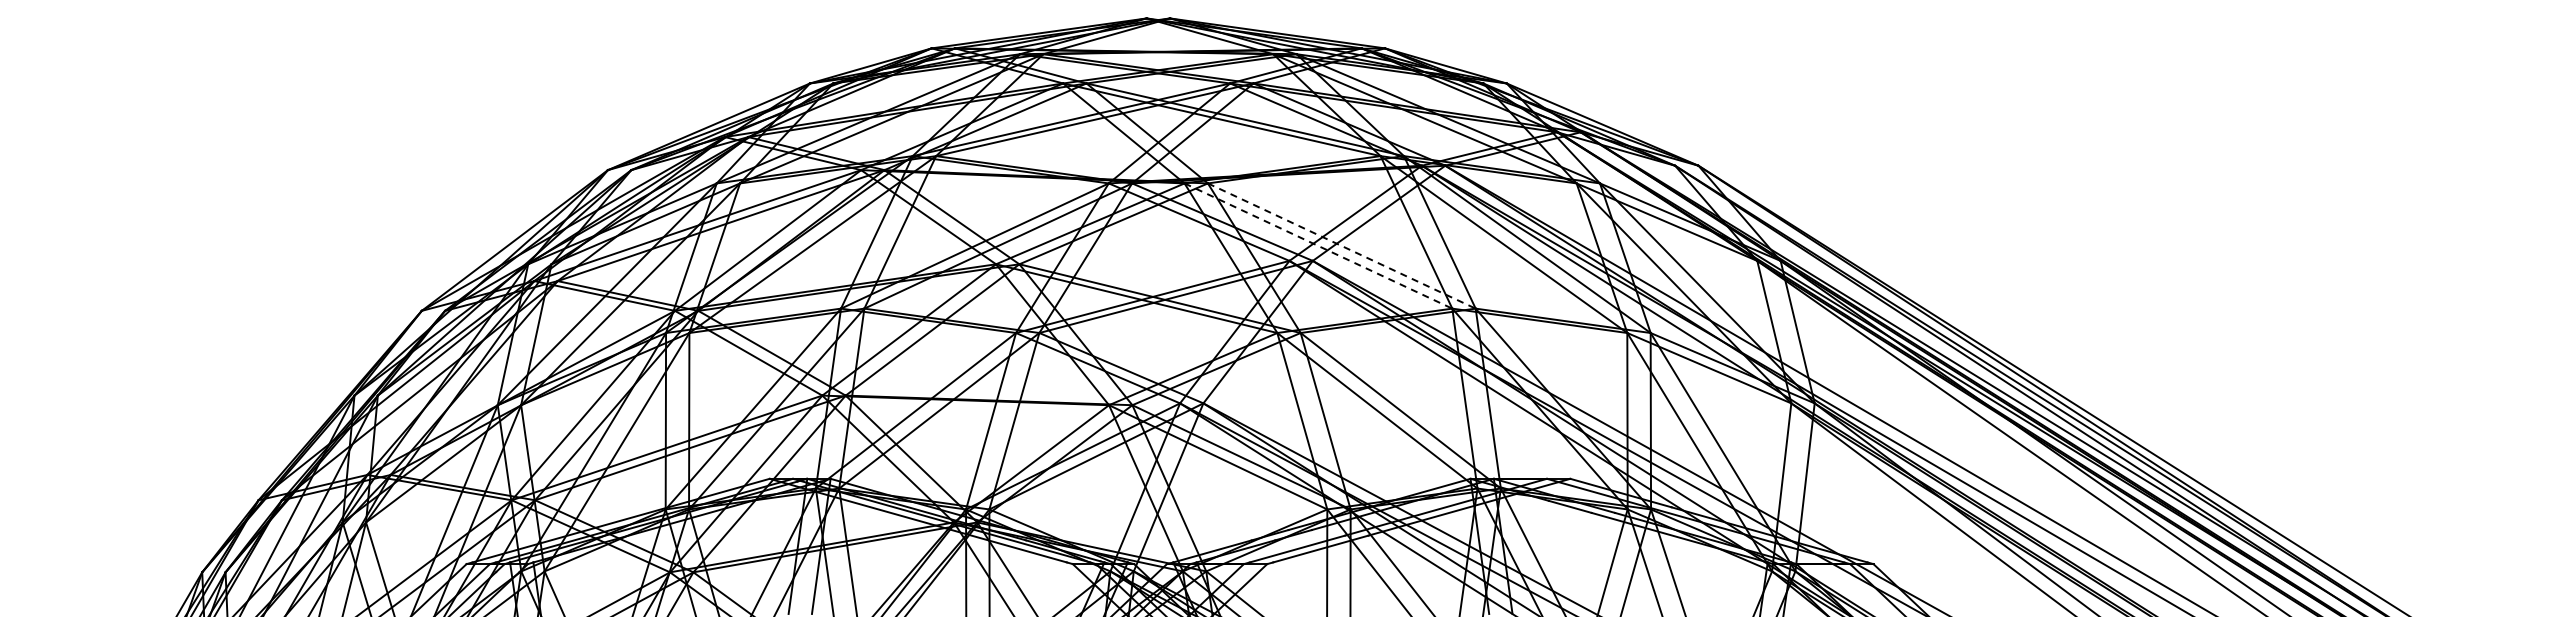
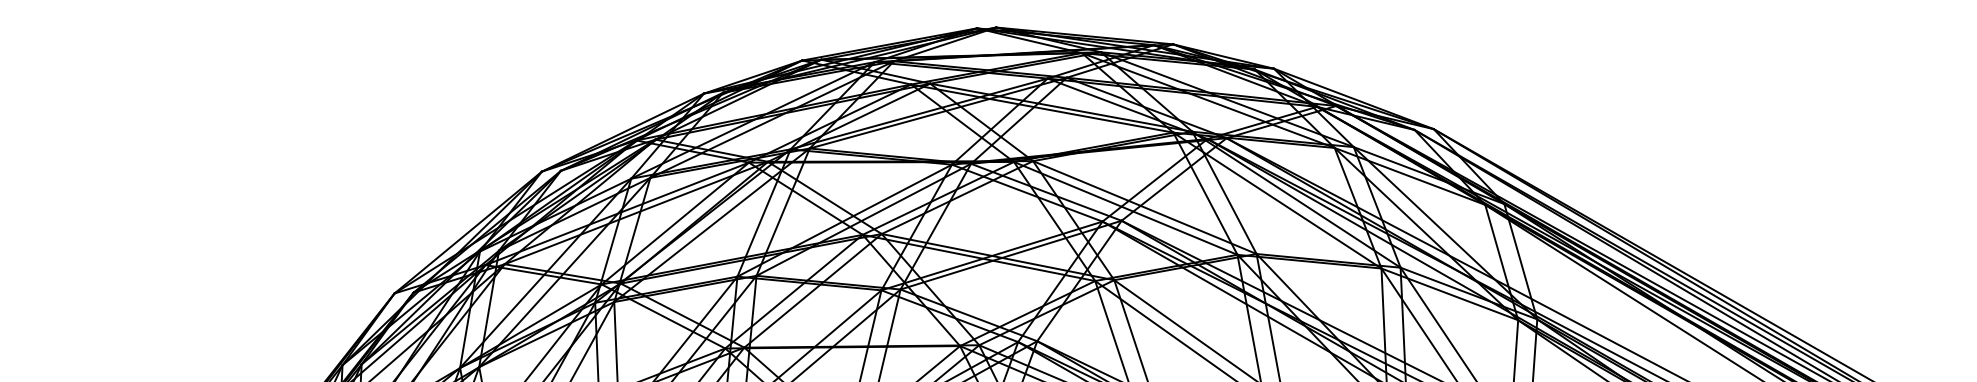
line: (1318, 246) -> (1125, 208), dashed -> solid
line: (1341, 246) -> (1144, 207), dashed -> solid

